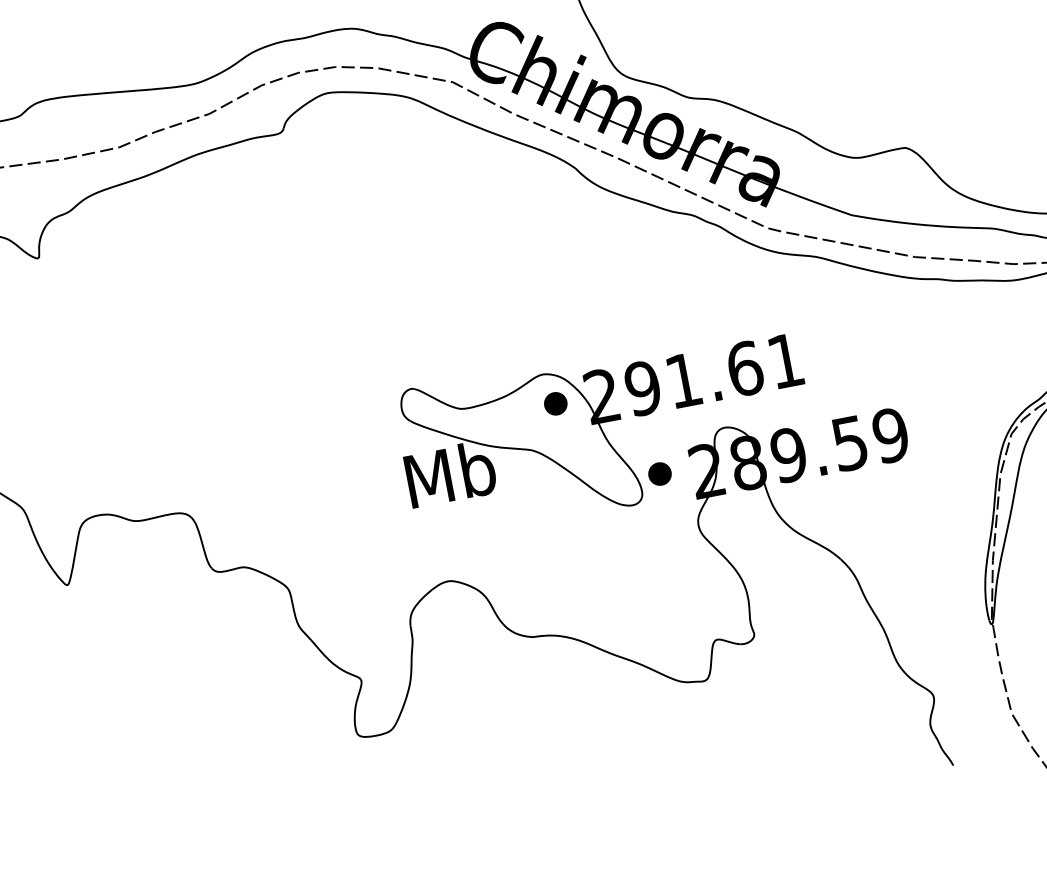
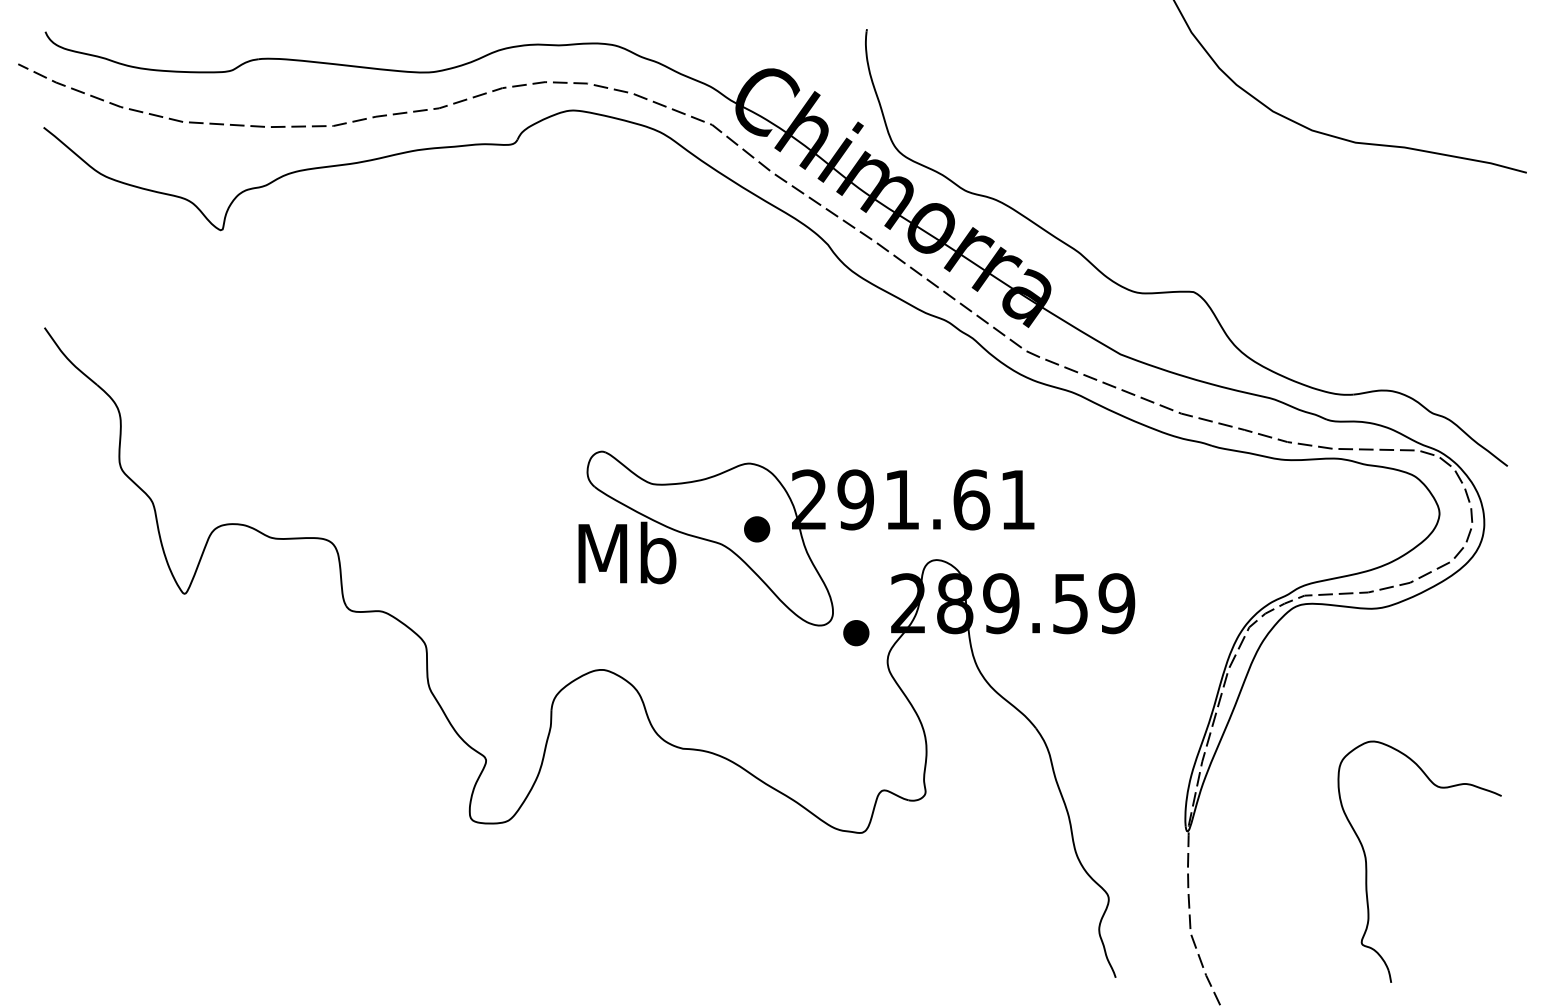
part: (556, 403) -> (757, 529), moved
part: (660, 474) -> (856, 633), moved

